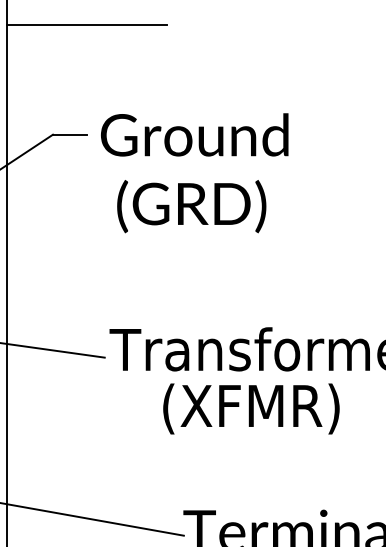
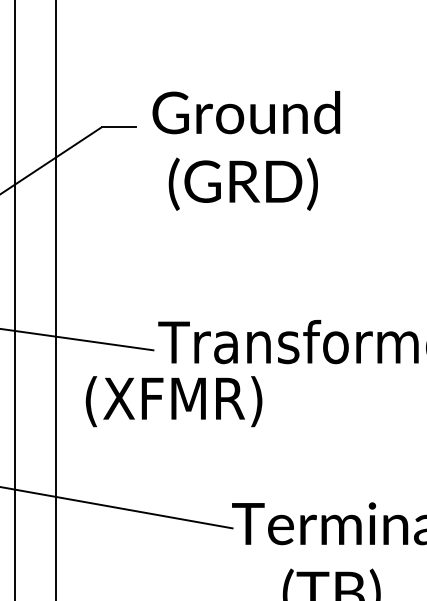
line: (86, 25) -> (135, 18), removed
text: (194, 172) -> (246, 150), moved
text: (250, 408) -> (173, 401), moved

